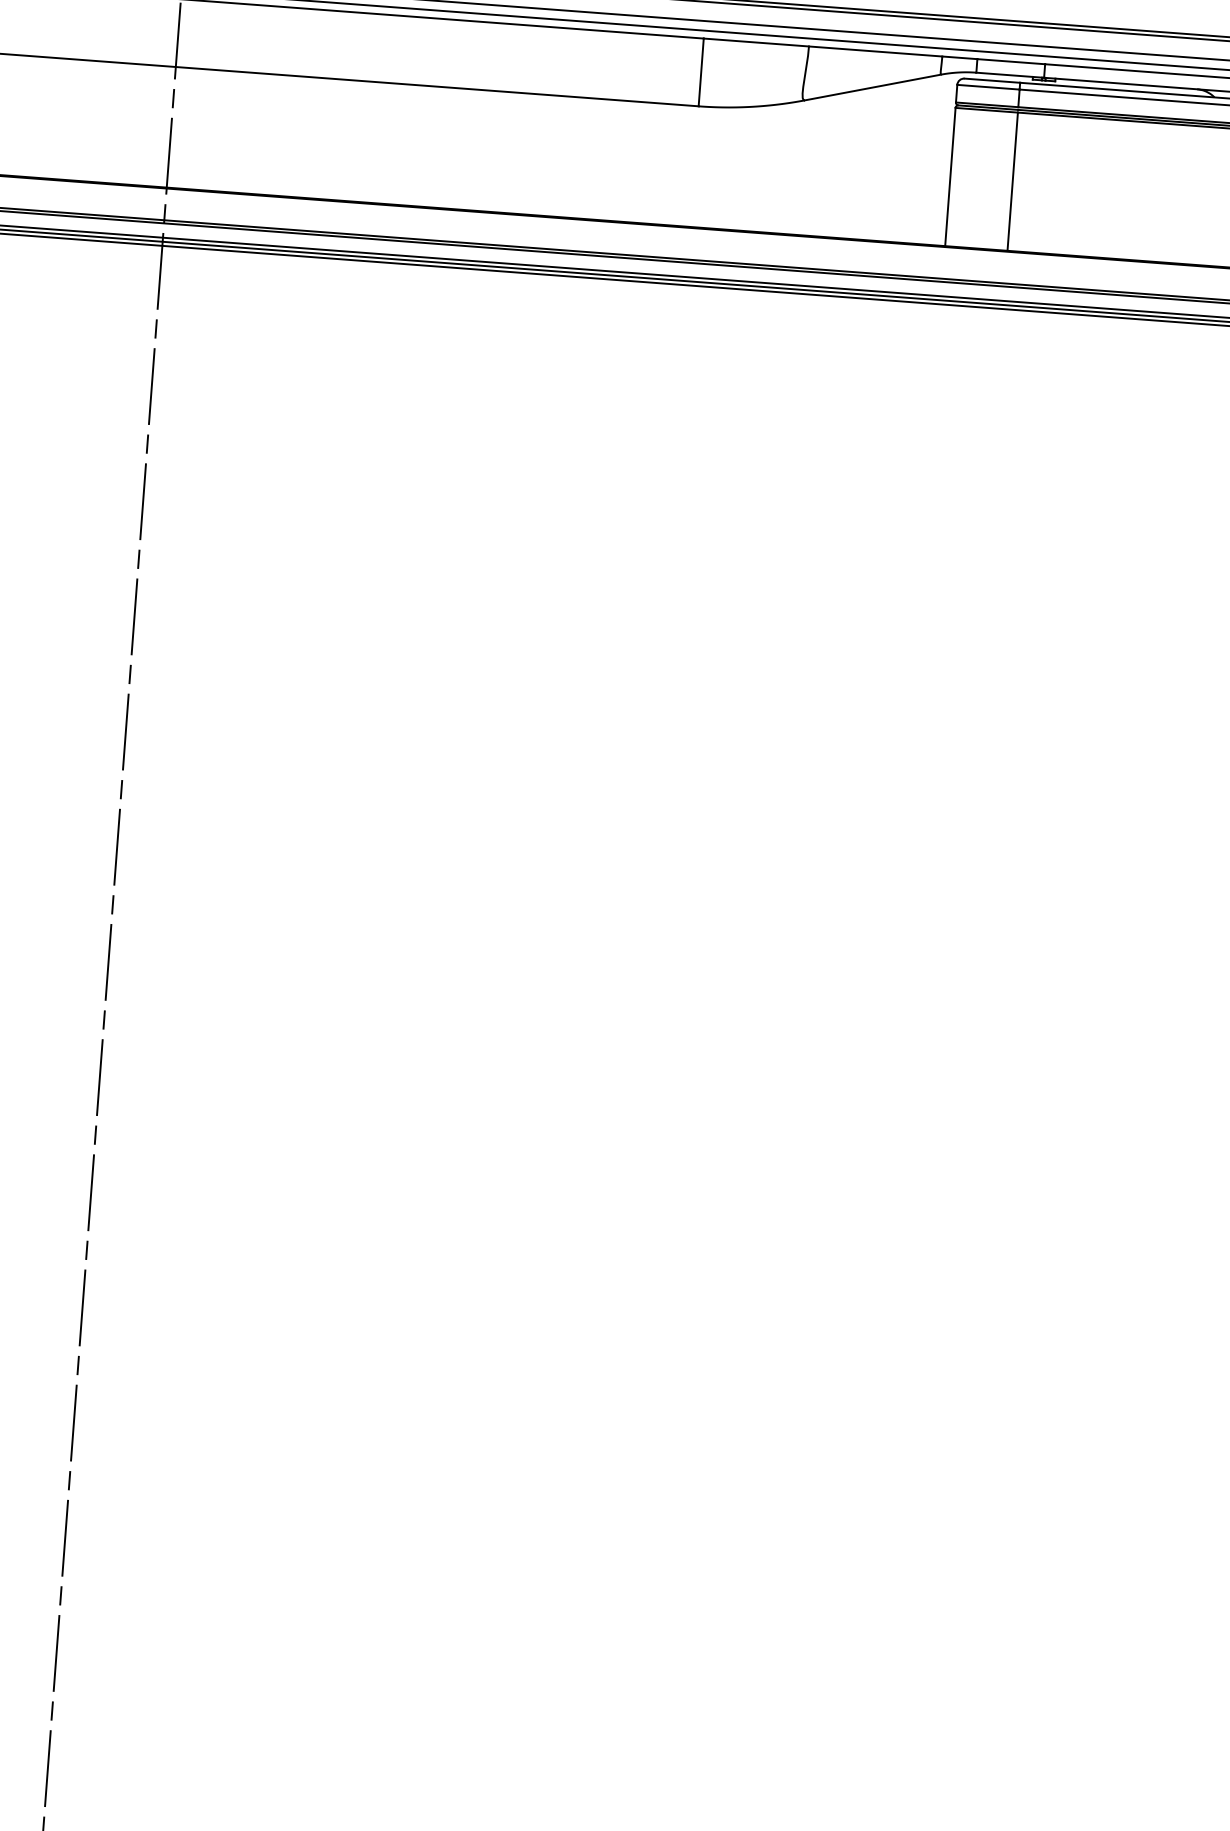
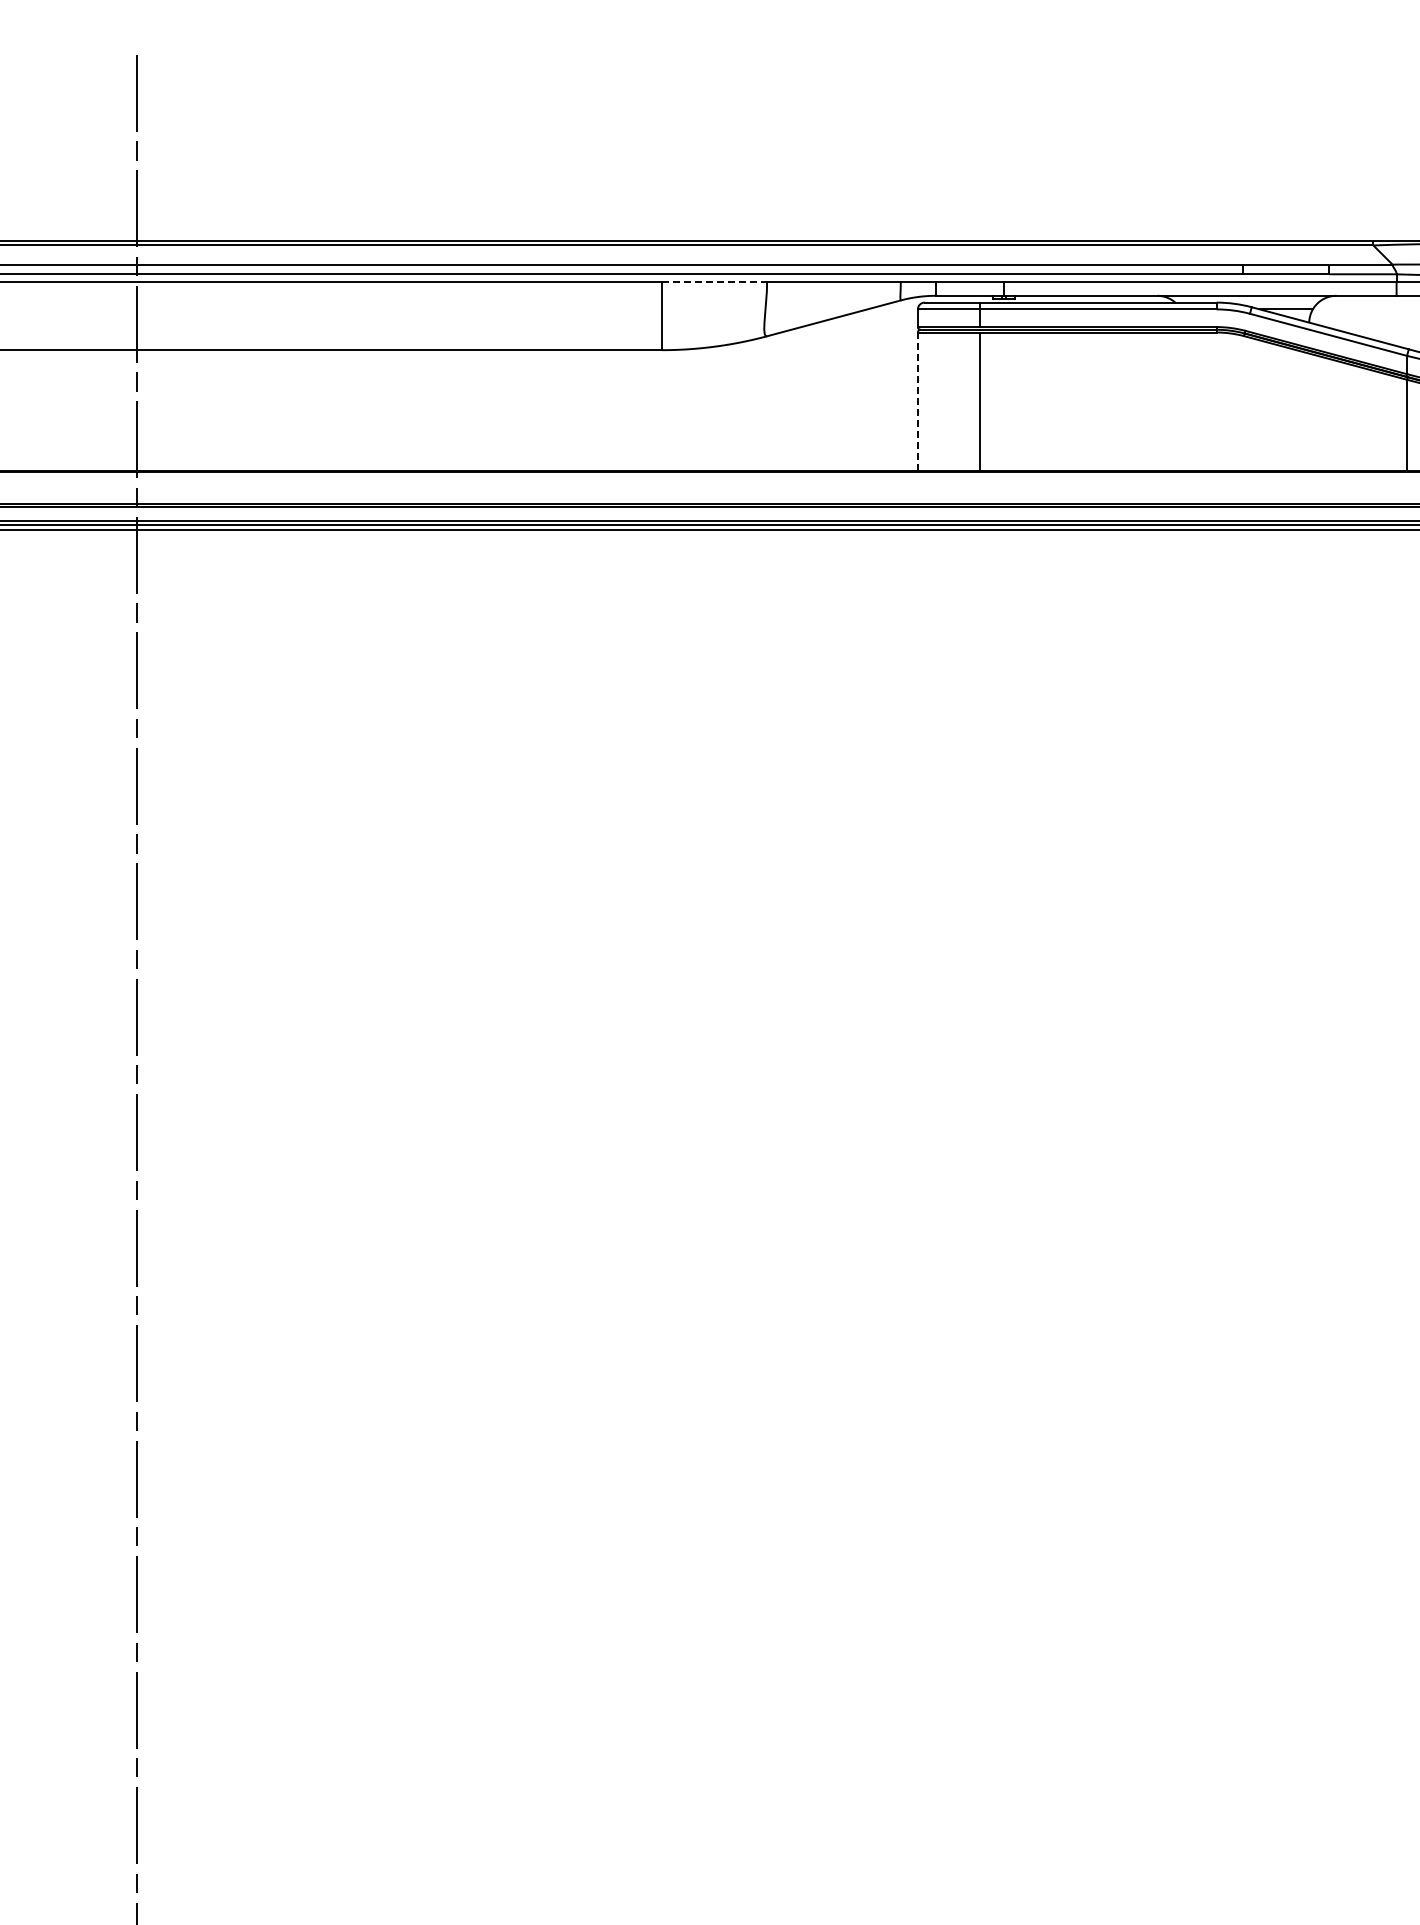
line: (756, 42) -> (714, 282), solid -> dashed
line: (950, 176) -> (917, 401), solid -> dashed

